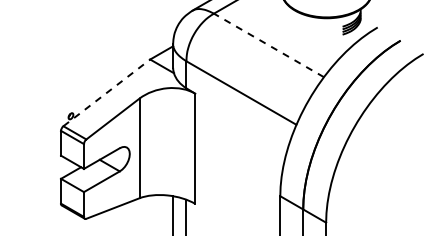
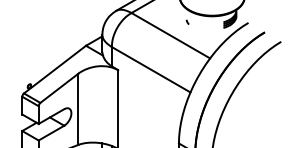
curve: (292, 26) -> (187, 22), added
line: (268, 45) -> (170, 35), dashed -> solid
line: (106, 92) -> (54, 69), dashed -> solid

